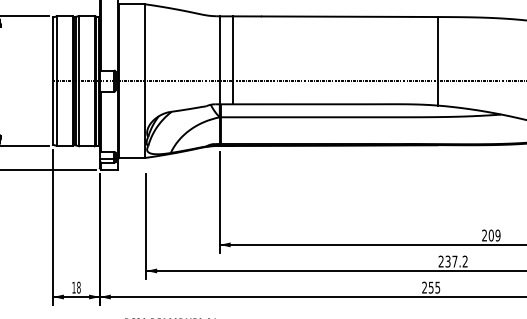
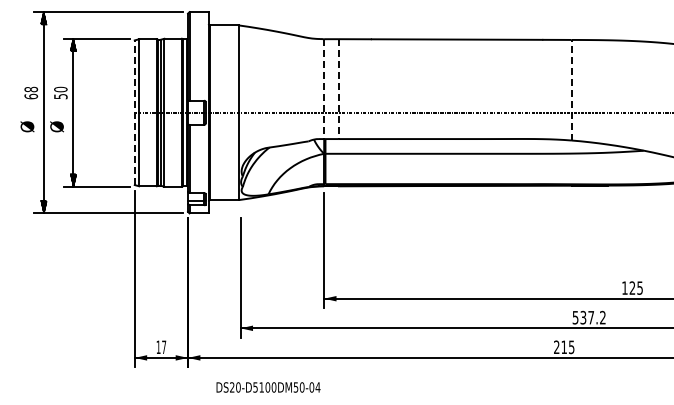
line: (220, 60) -> (324, 89), solid -> dashed
line: (232, 60) -> (338, 89), solid -> dashed
line: (437, 60) -> (571, 89), solid -> dashed
line: (52, 80) -> (134, 112), solid -> dashed
text: (491, 235) -> (632, 287), 209 -> 125
text: (441, 261) -> (575, 317), 237.2 -> 537.2
text: (79, 287) -> (164, 347), 18 -> 17
text: (430, 287) -> (563, 347), 255 -> 215

